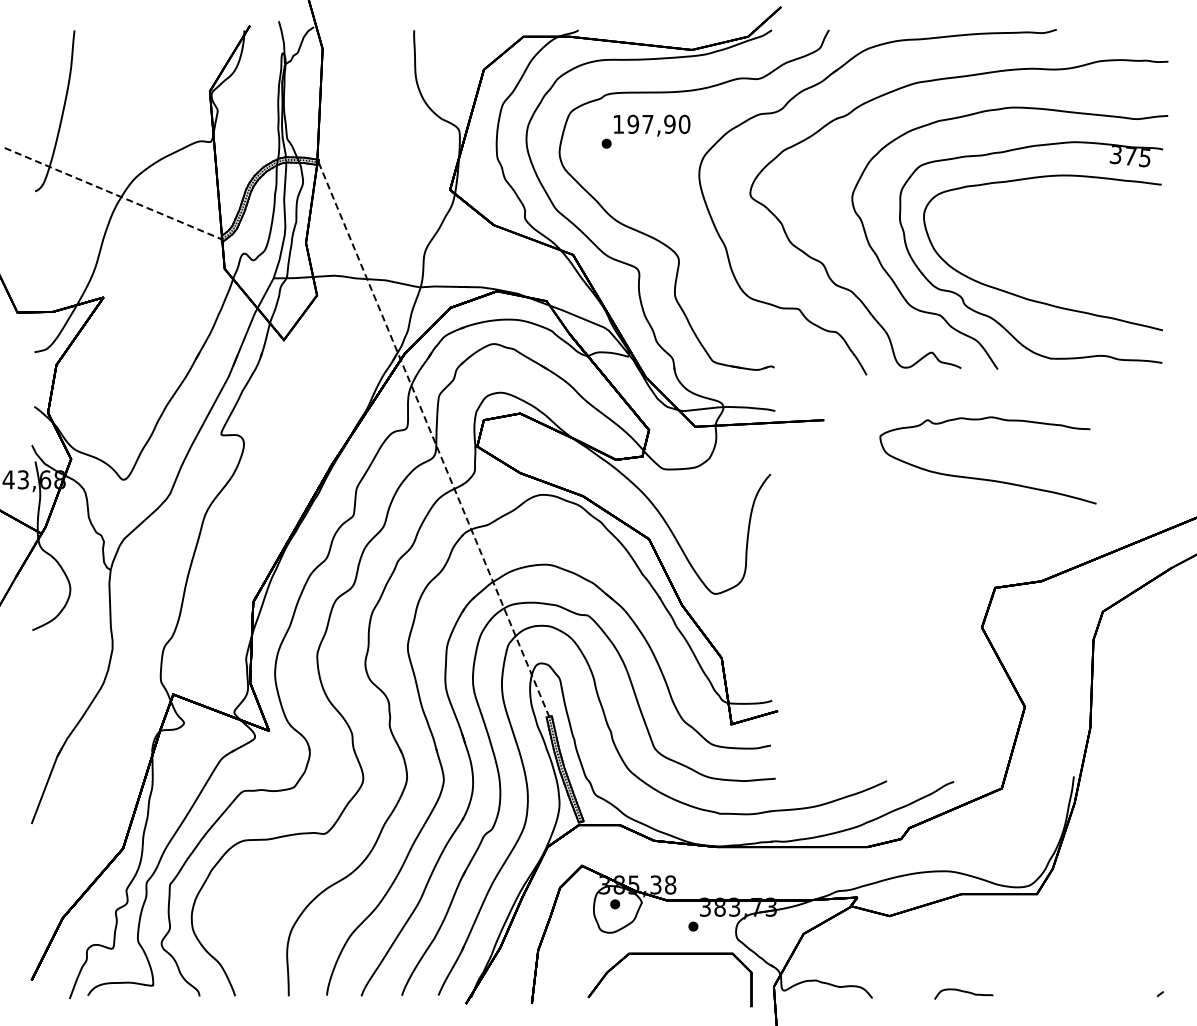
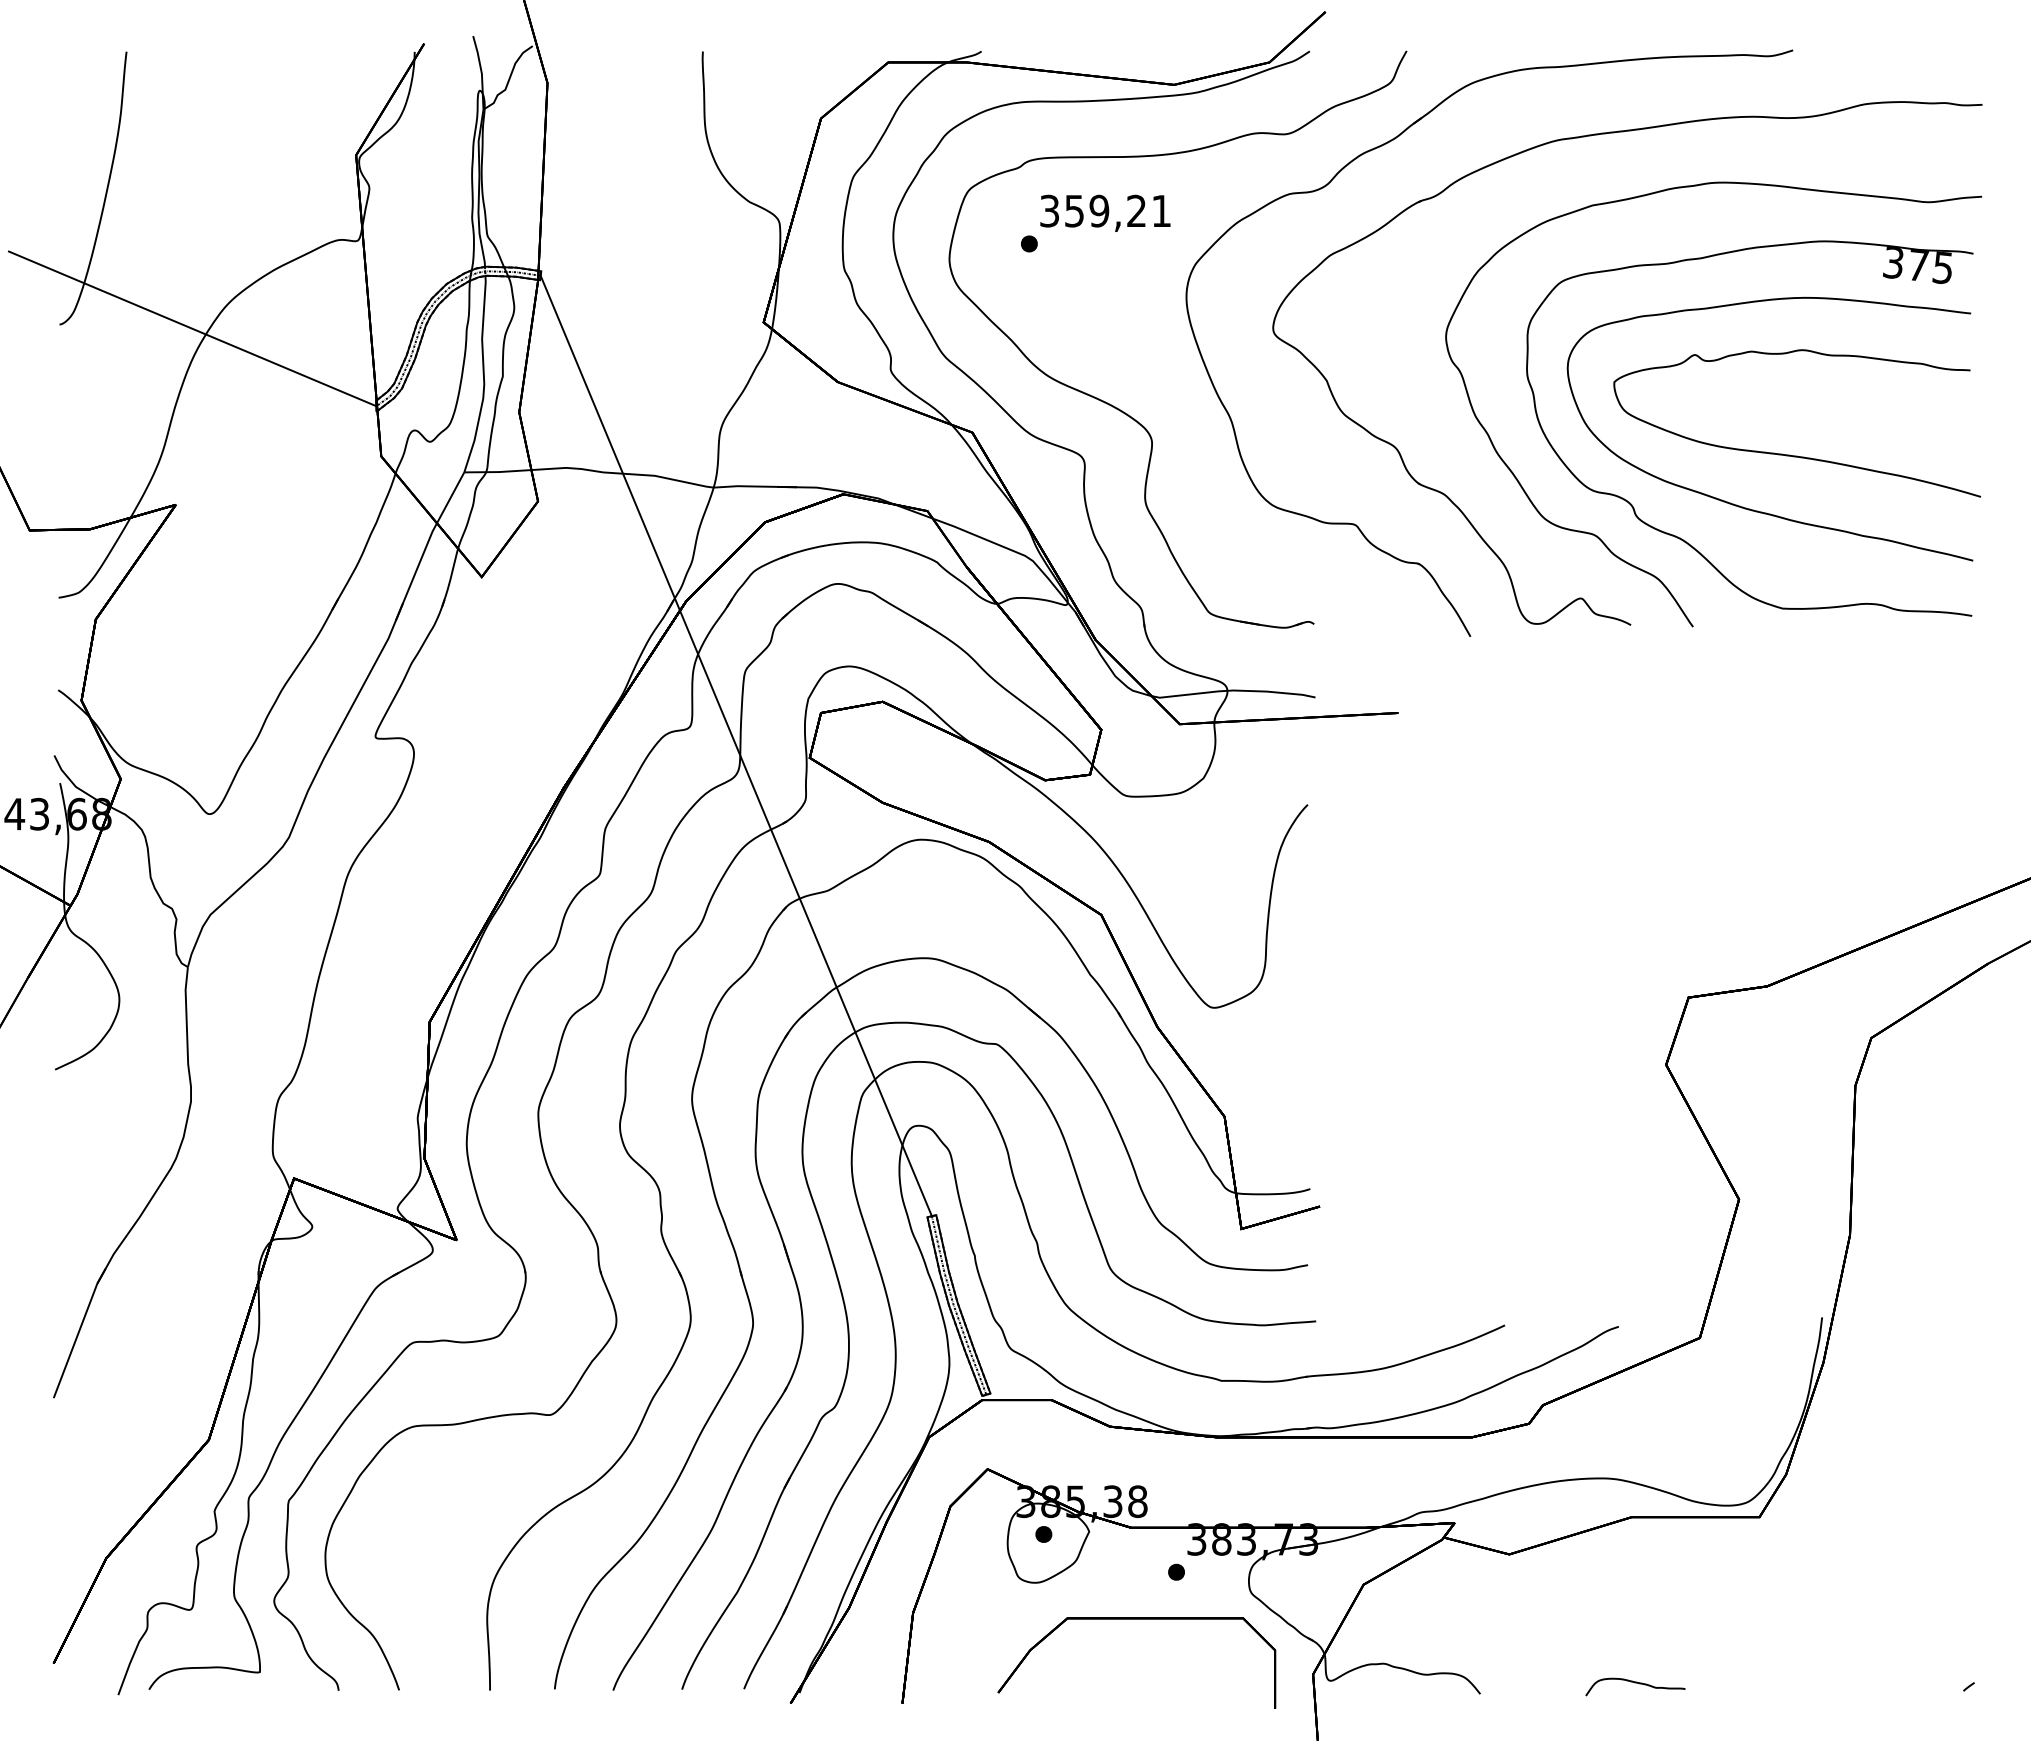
text: (651, 123) -> (1105, 209), 197,90 -> 359,21
line: (113, 193) -> (192, 328), dashed -> solid
line: (434, 440) -> (737, 747), dashed -> solid
part: (985, 478) -> (1792, 453), moved

